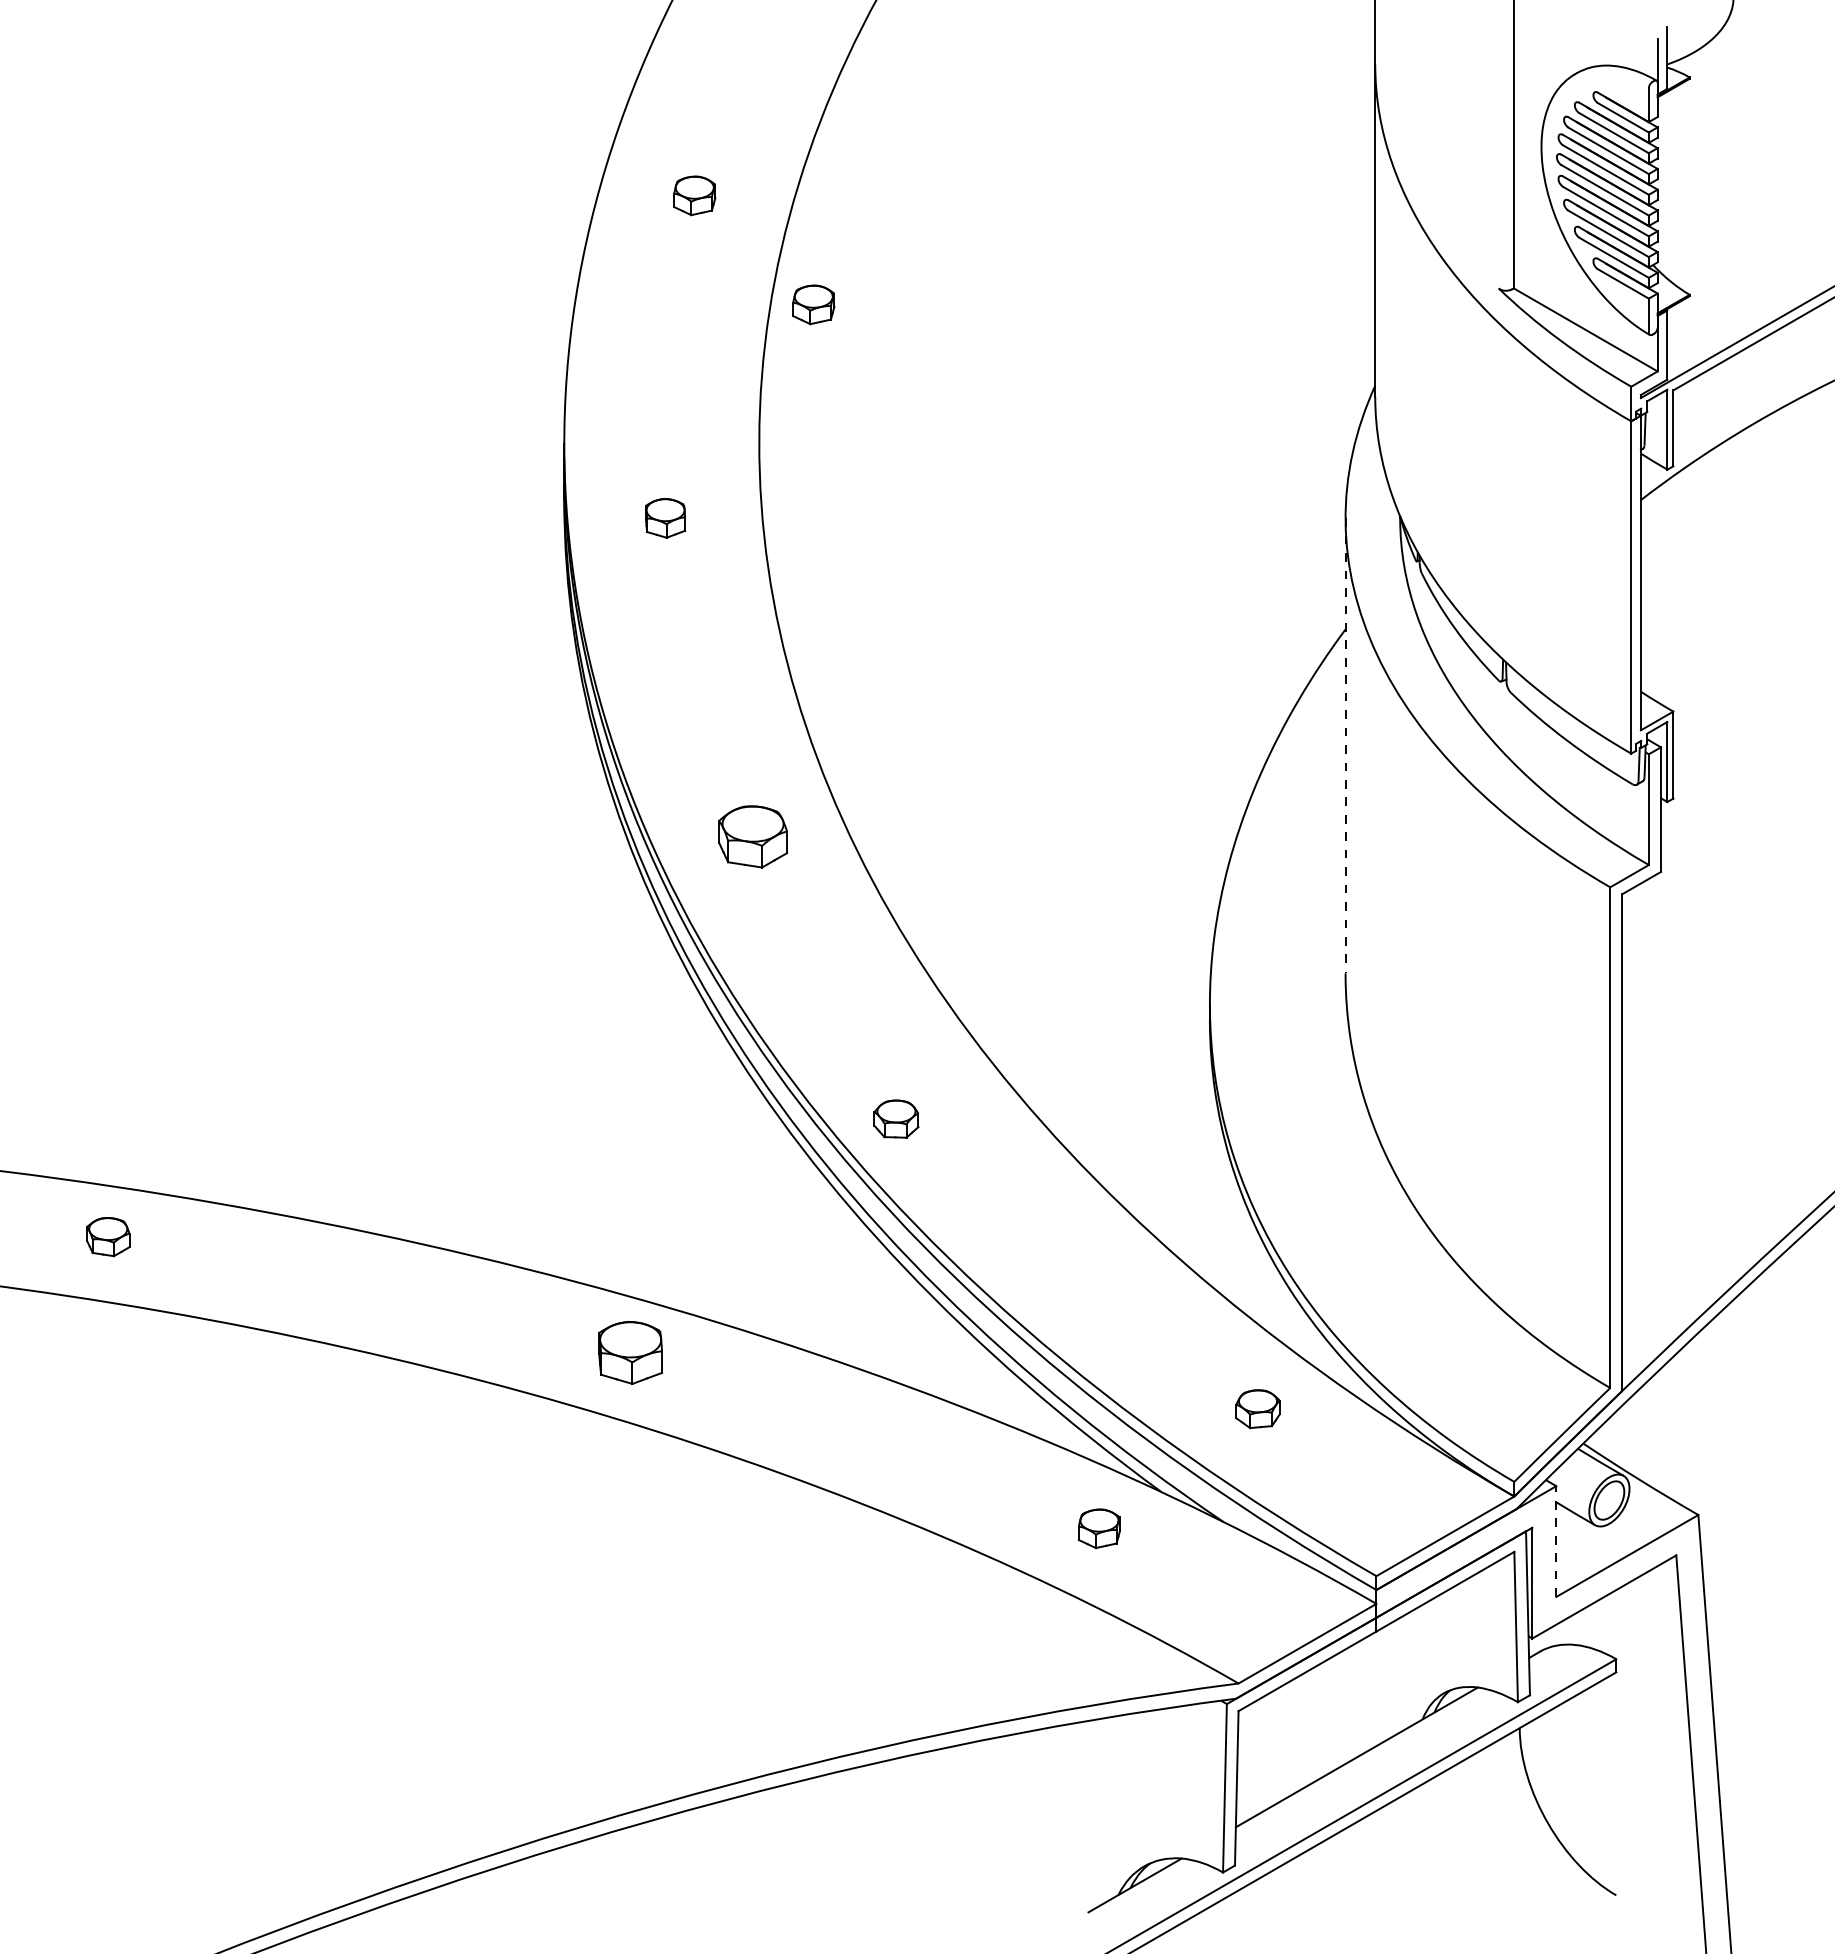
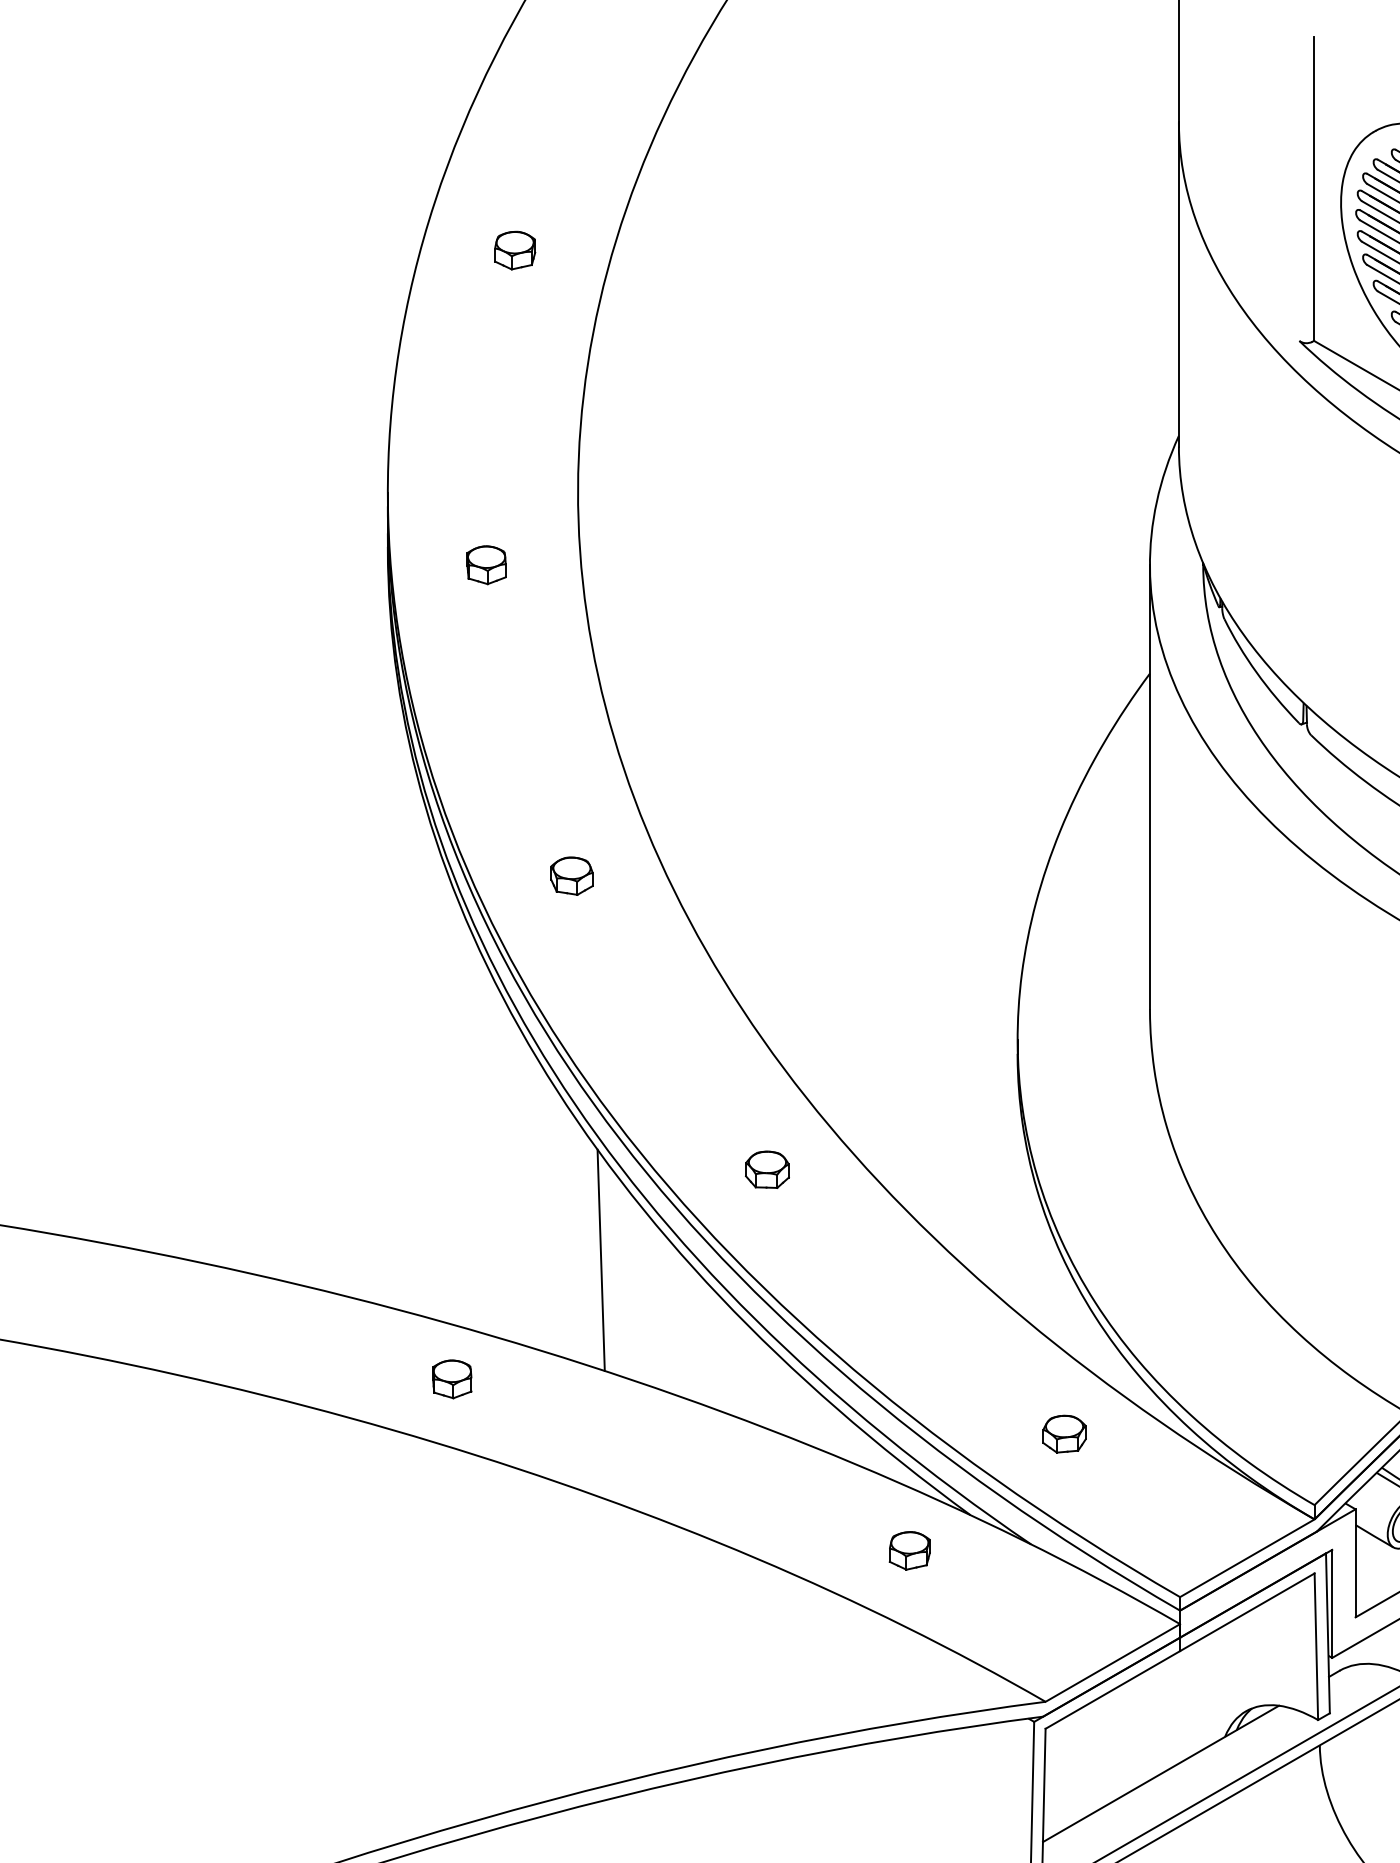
part: (813, 304) -> (630, 356), removed
line: (1345, 745) -> (1149, 786), dashed -> solid
part: (752, 837) -> (571, 876), size x0.62
part: (896, 1118) -> (767, 1169), moved
line: (782, 1230) -> (600, 1259), added
part: (629, 1352) -> (451, 1378), size x0.62
line: (1556, 1541) -> (1355, 1563), dashed -> solid

